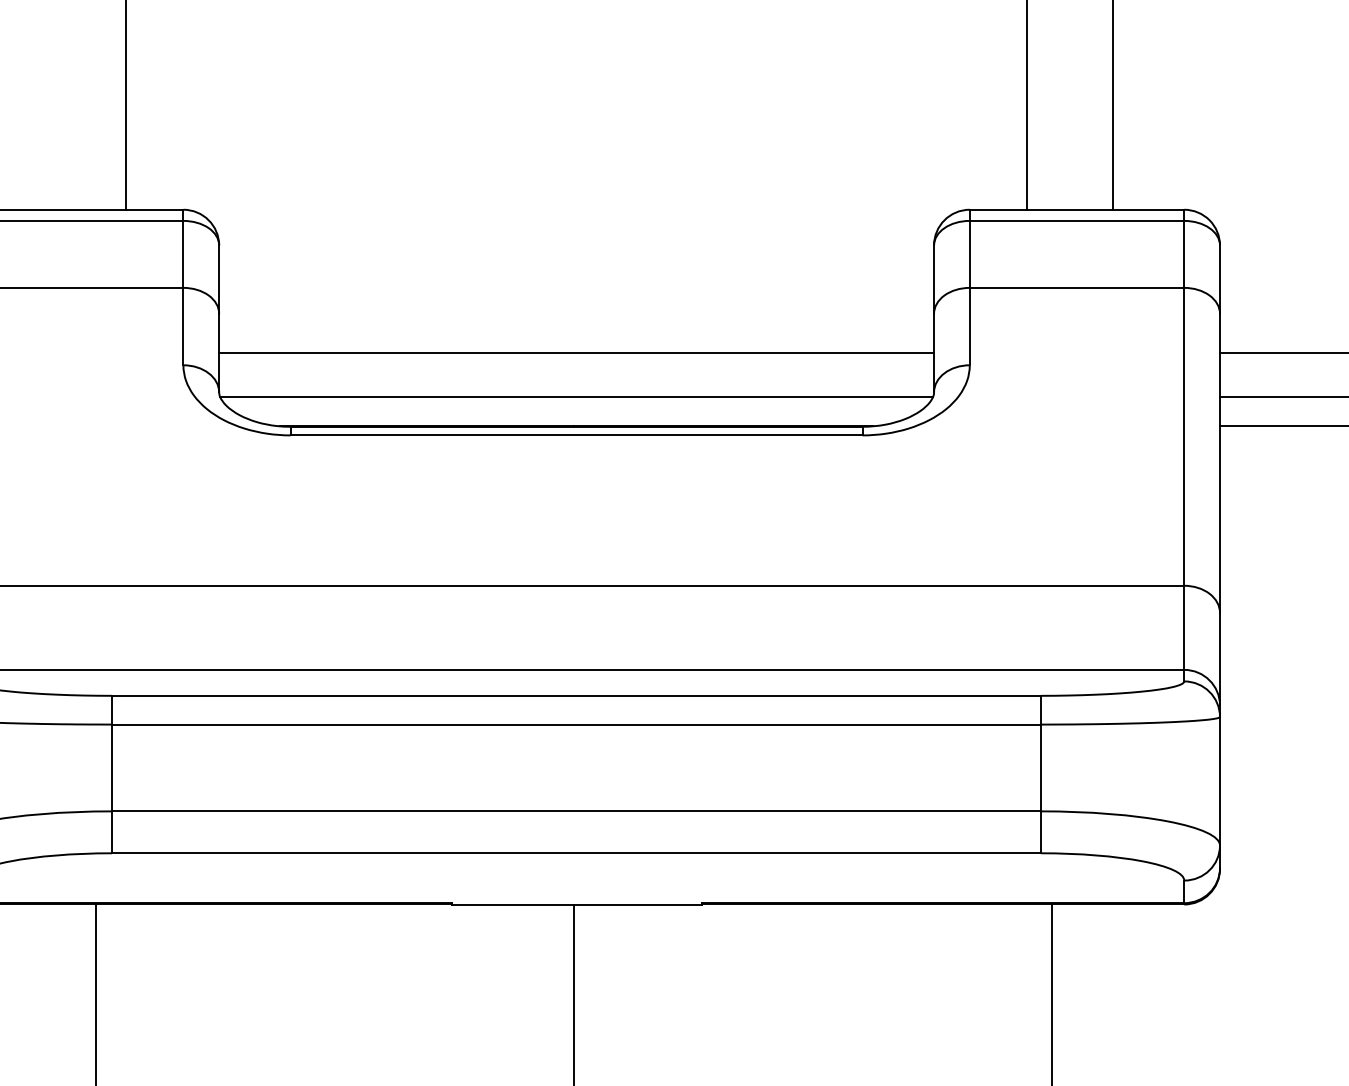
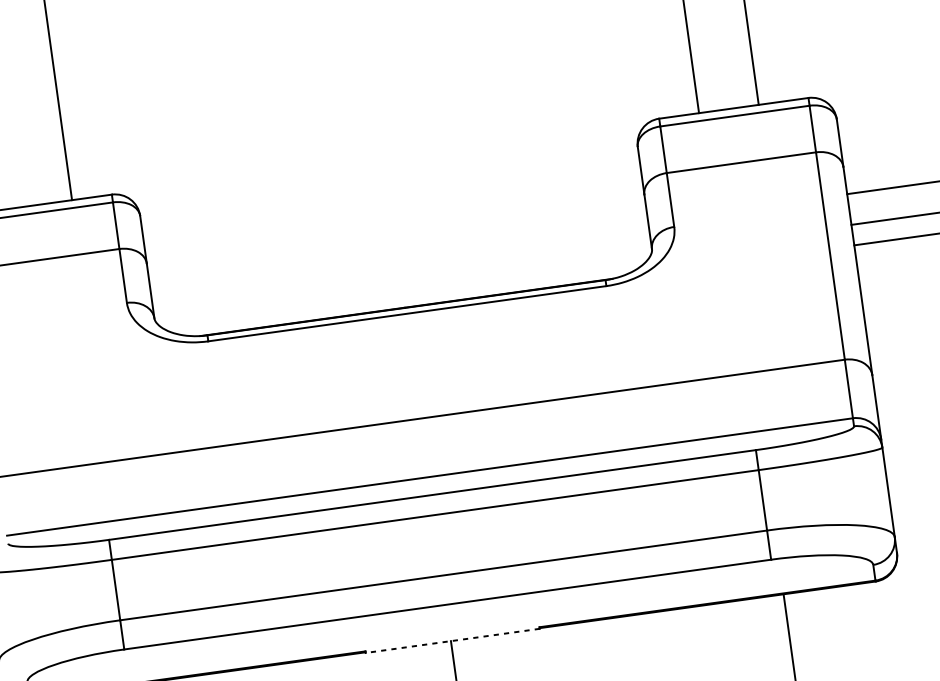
line: (576, 352) -> (399, 256), removed
line: (576, 397) -> (403, 287), removed
line: (576, 905) -> (452, 640), solid -> dashed

